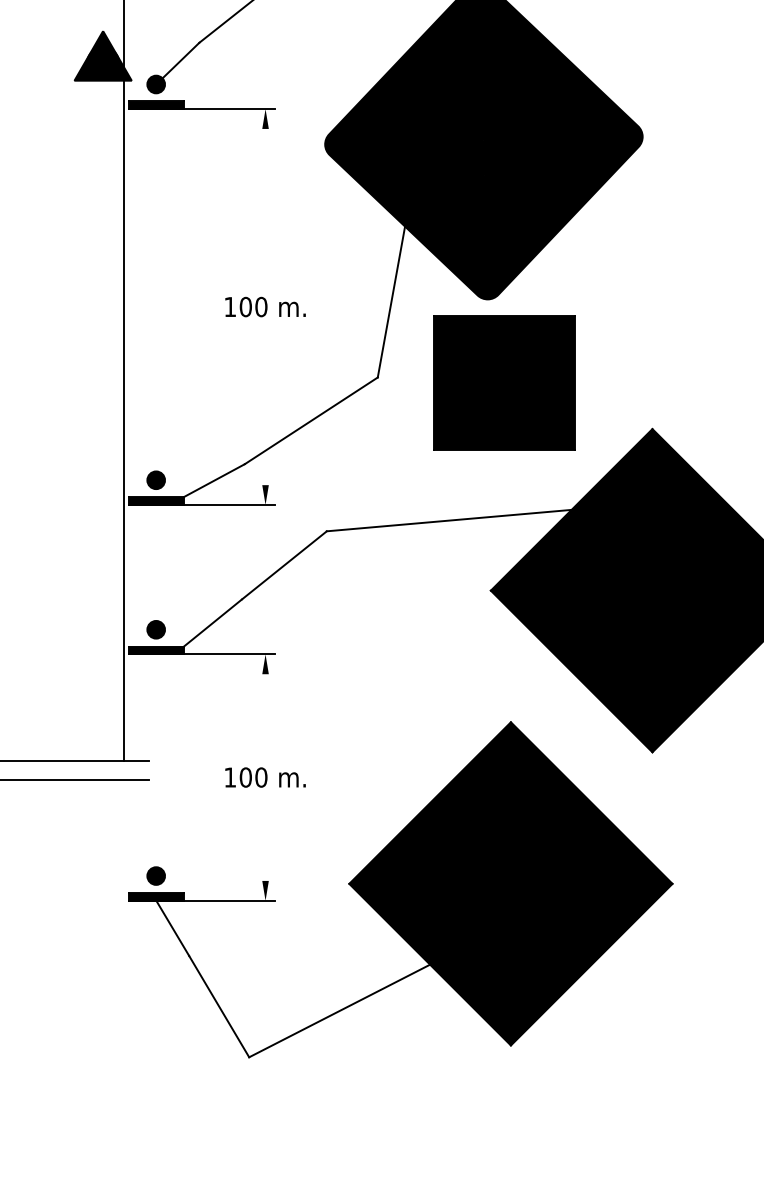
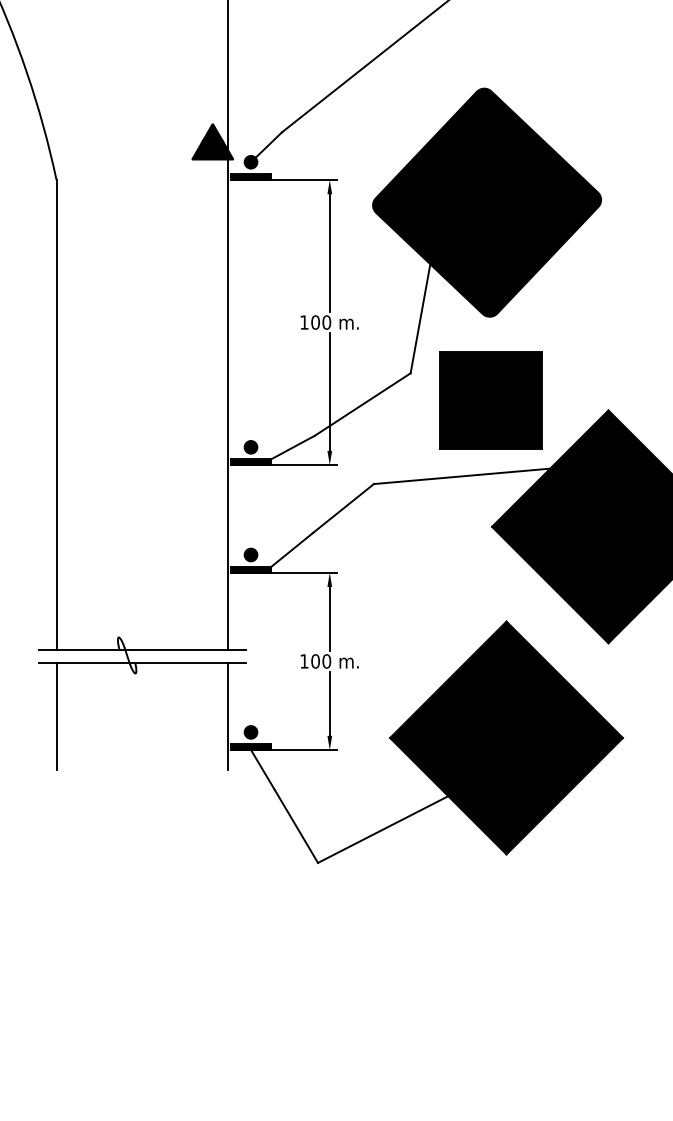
line: (265, 209) -> (329, 252), added
part: (503, 383) -> (490, 400), moved
line: (265, 402) -> (329, 391), added
line: (265, 717) -> (329, 618), added
line: (265, 835) -> (329, 703), added
line: (123, 852) -> (227, 715), added

